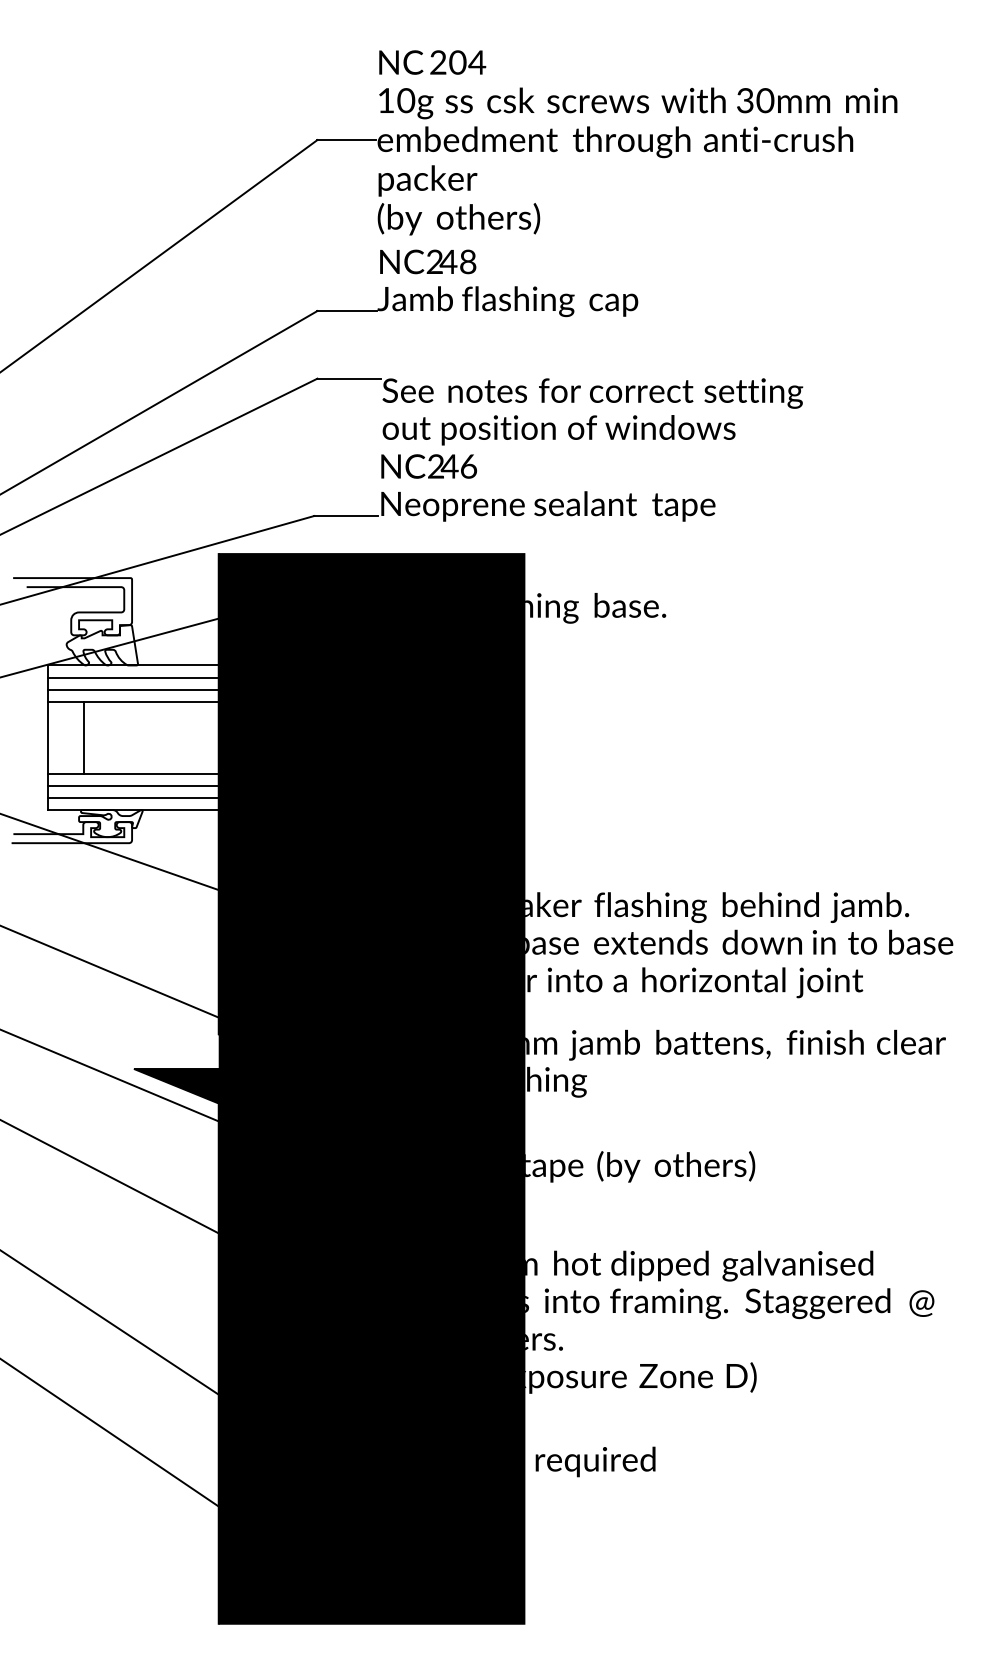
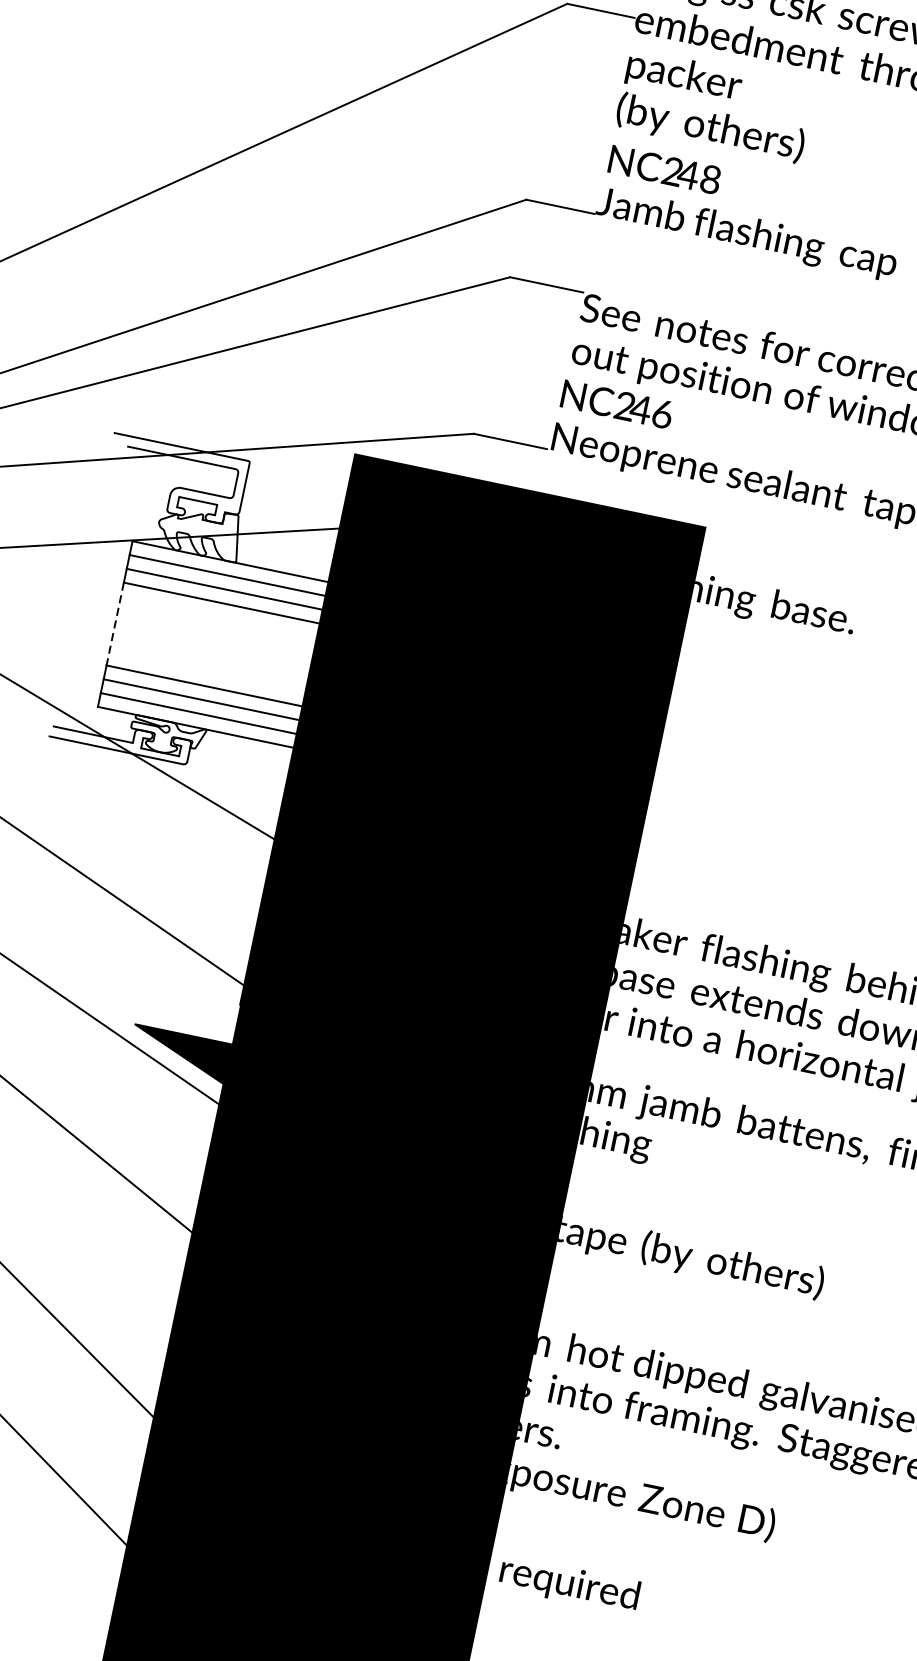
line: (83, 737) -> (156, 632), removed
line: (47, 738) -> (114, 624), solid -> dashed

